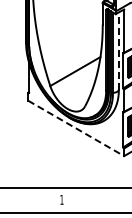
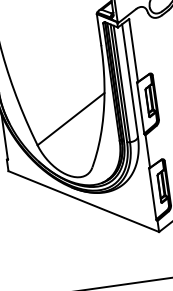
line: (118, 50) -> (129, 79), dashed -> solid
line: (76, 128) -> (84, 201), dashed -> solid

